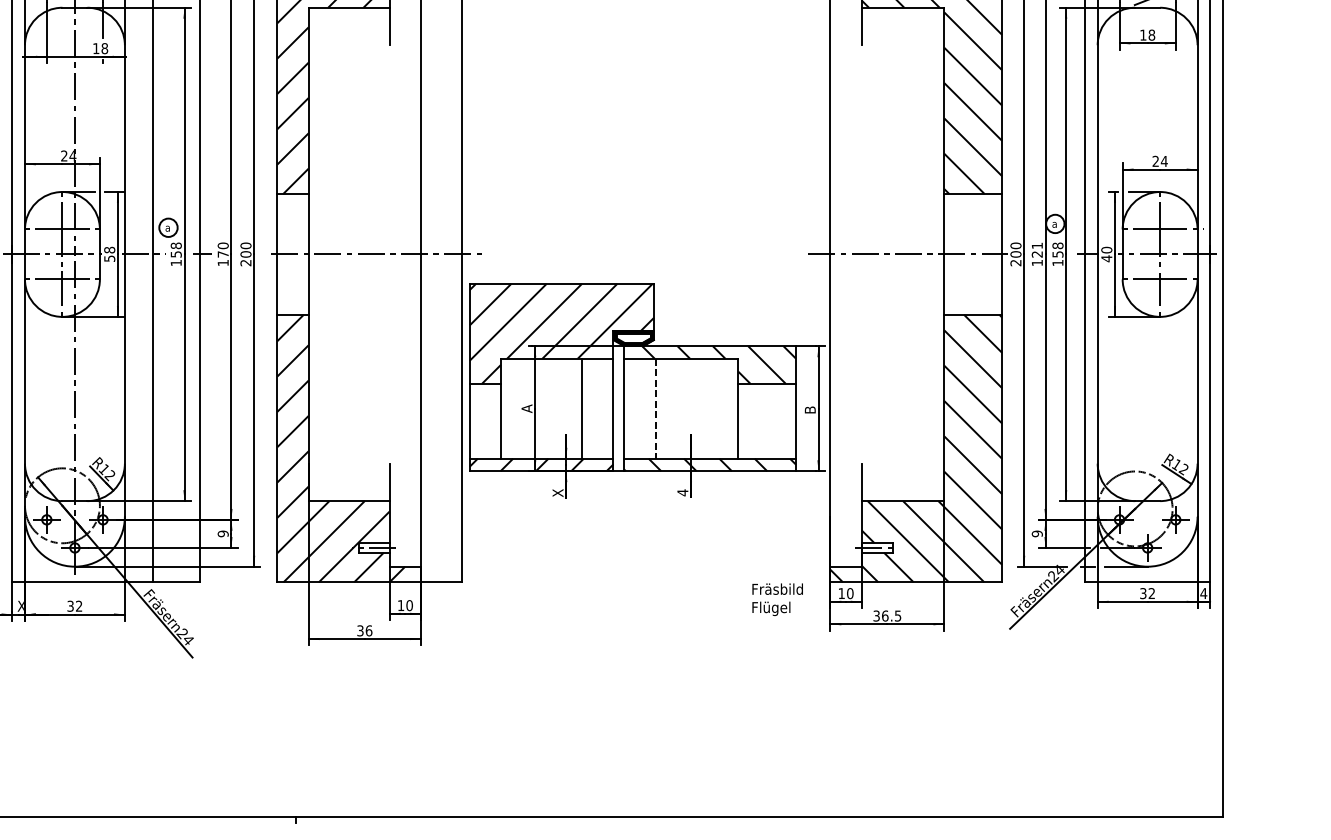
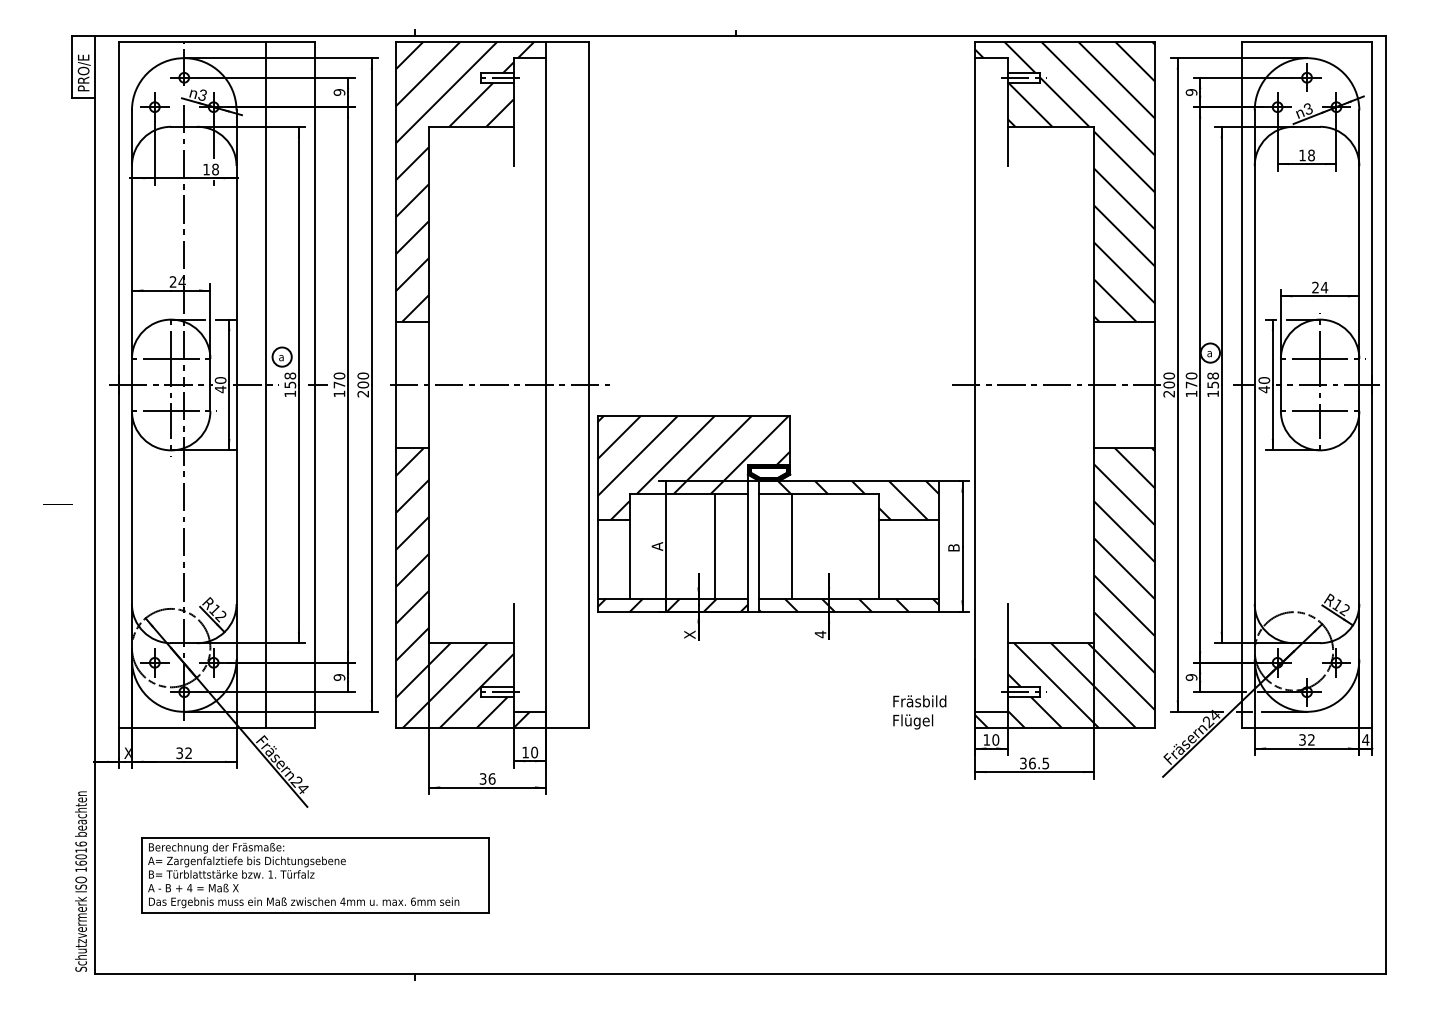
text: (1037, 250) -> (1191, 380), 121 -> 170
text: (109, 254) -> (220, 385), 58 -> 40
line: (655, 409) -> (791, 547), dashed -> solid
text: (777, 599) -> (919, 712), moved
part: (200, 723) -> (315, 875), added

